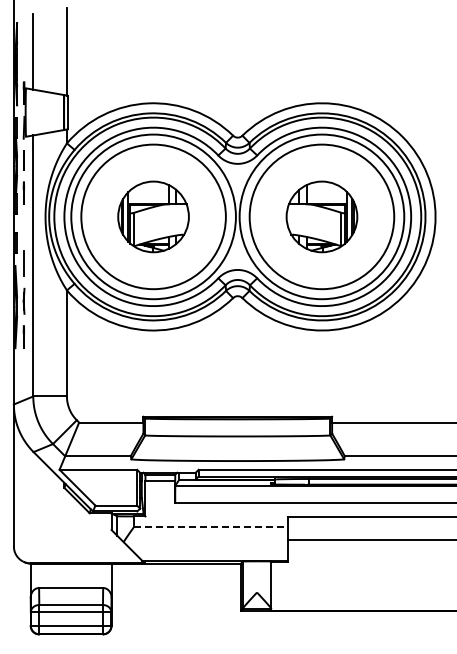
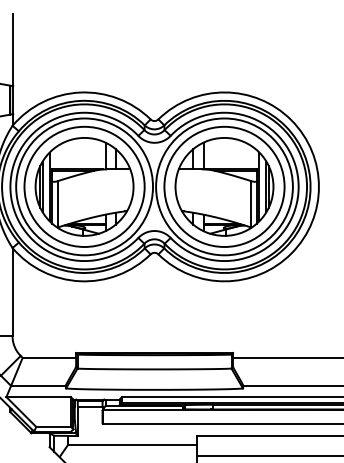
part: (153, 216) -> (84, 186), size x1.67
part: (321, 216) -> (224, 186), size x1.67
line: (211, 527) -> (132, 445), dashed -> solid

